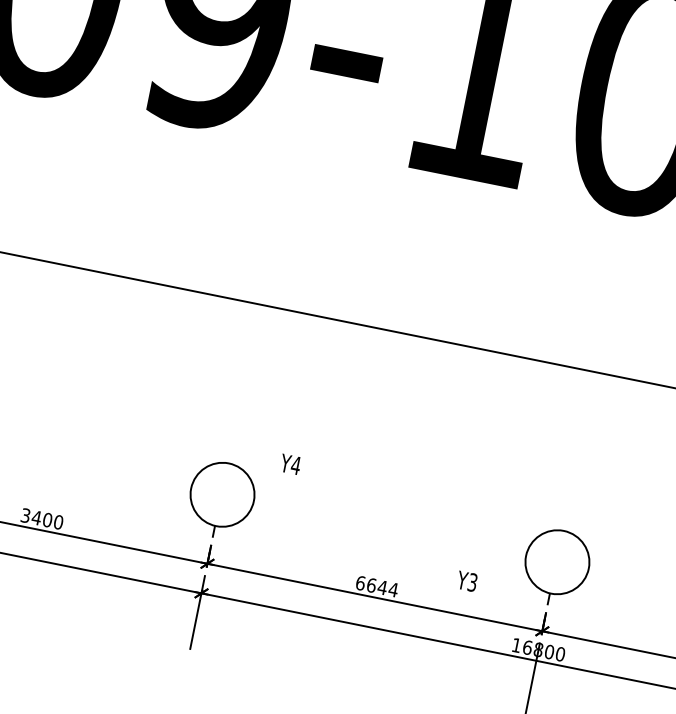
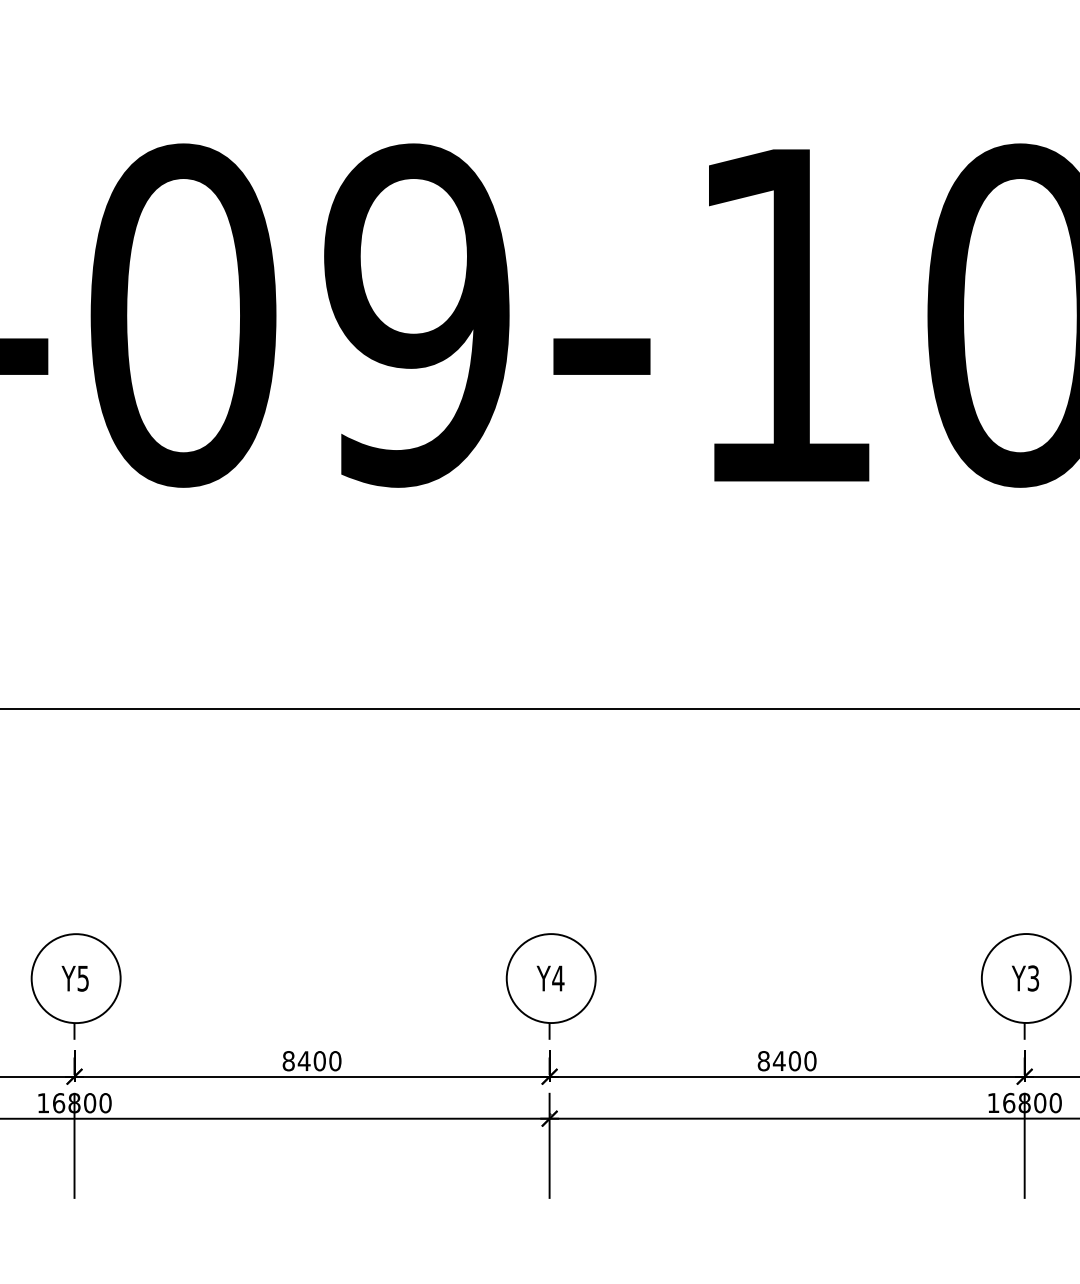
text: (290, 464) -> (550, 978), moved
text: (25, 515) -> (288, 1061), 3400 -> 8400
text: (467, 581) -> (1025, 978), moved
text: (376, 586) -> (786, 1061), 6644 -> 8400

